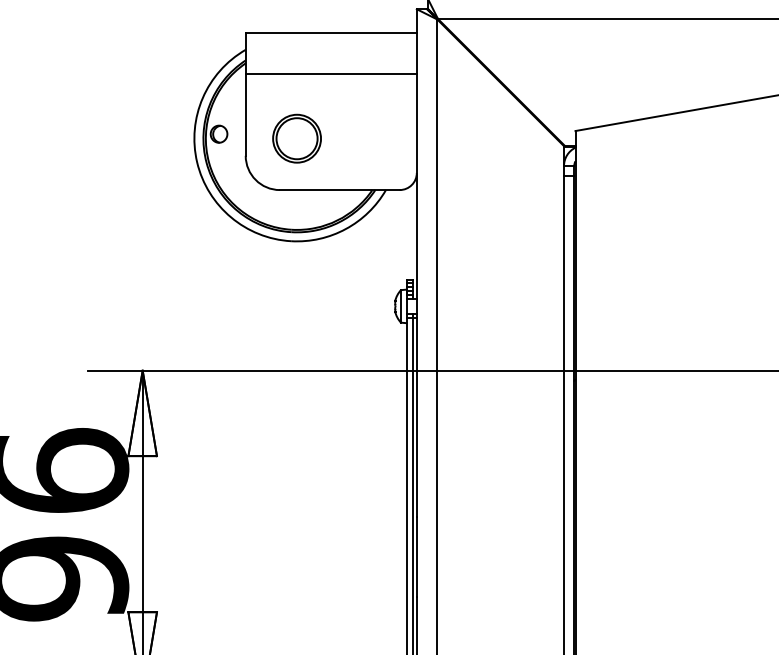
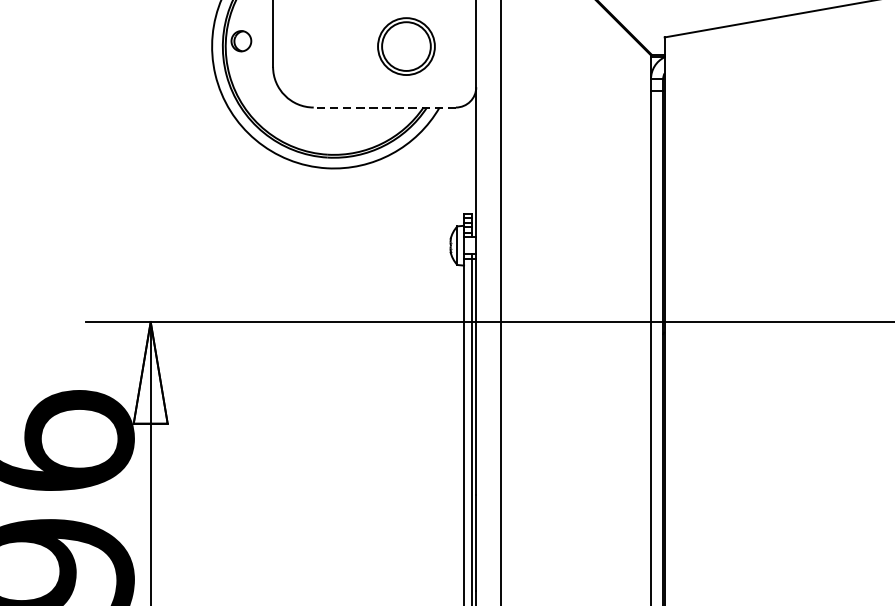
part: (296, 138) -> (405, 46), moved
line: (339, 190) -> (384, 108), solid -> dashed

